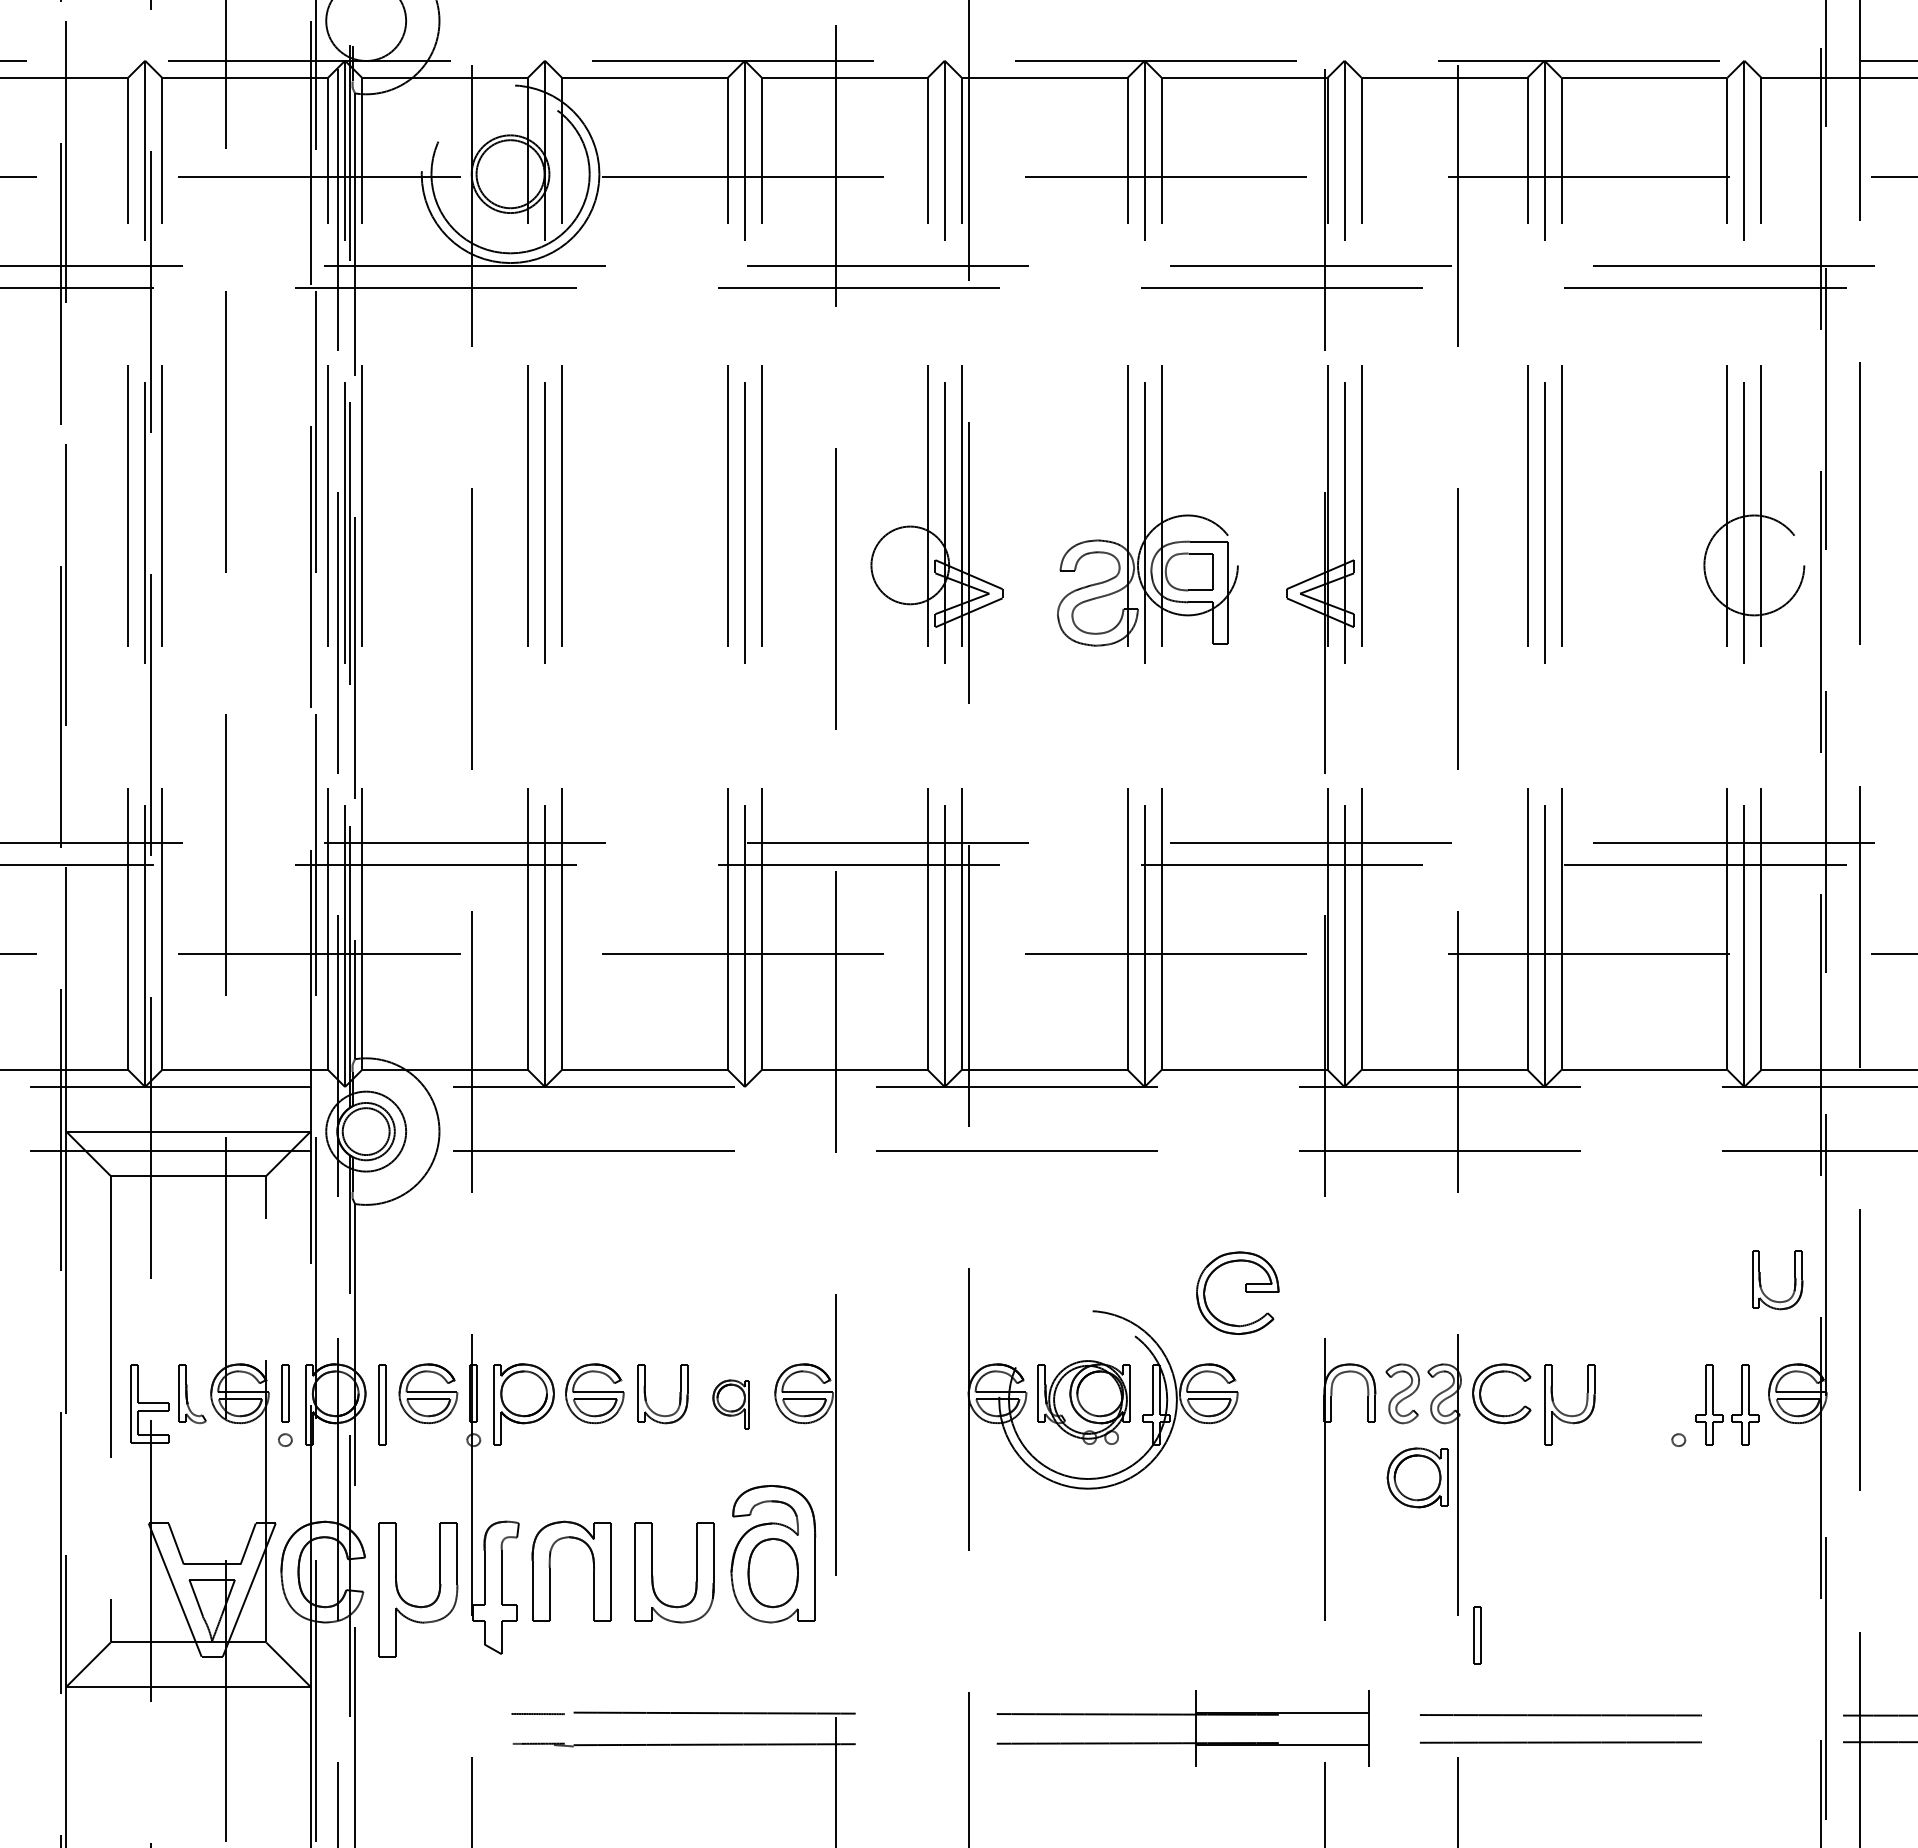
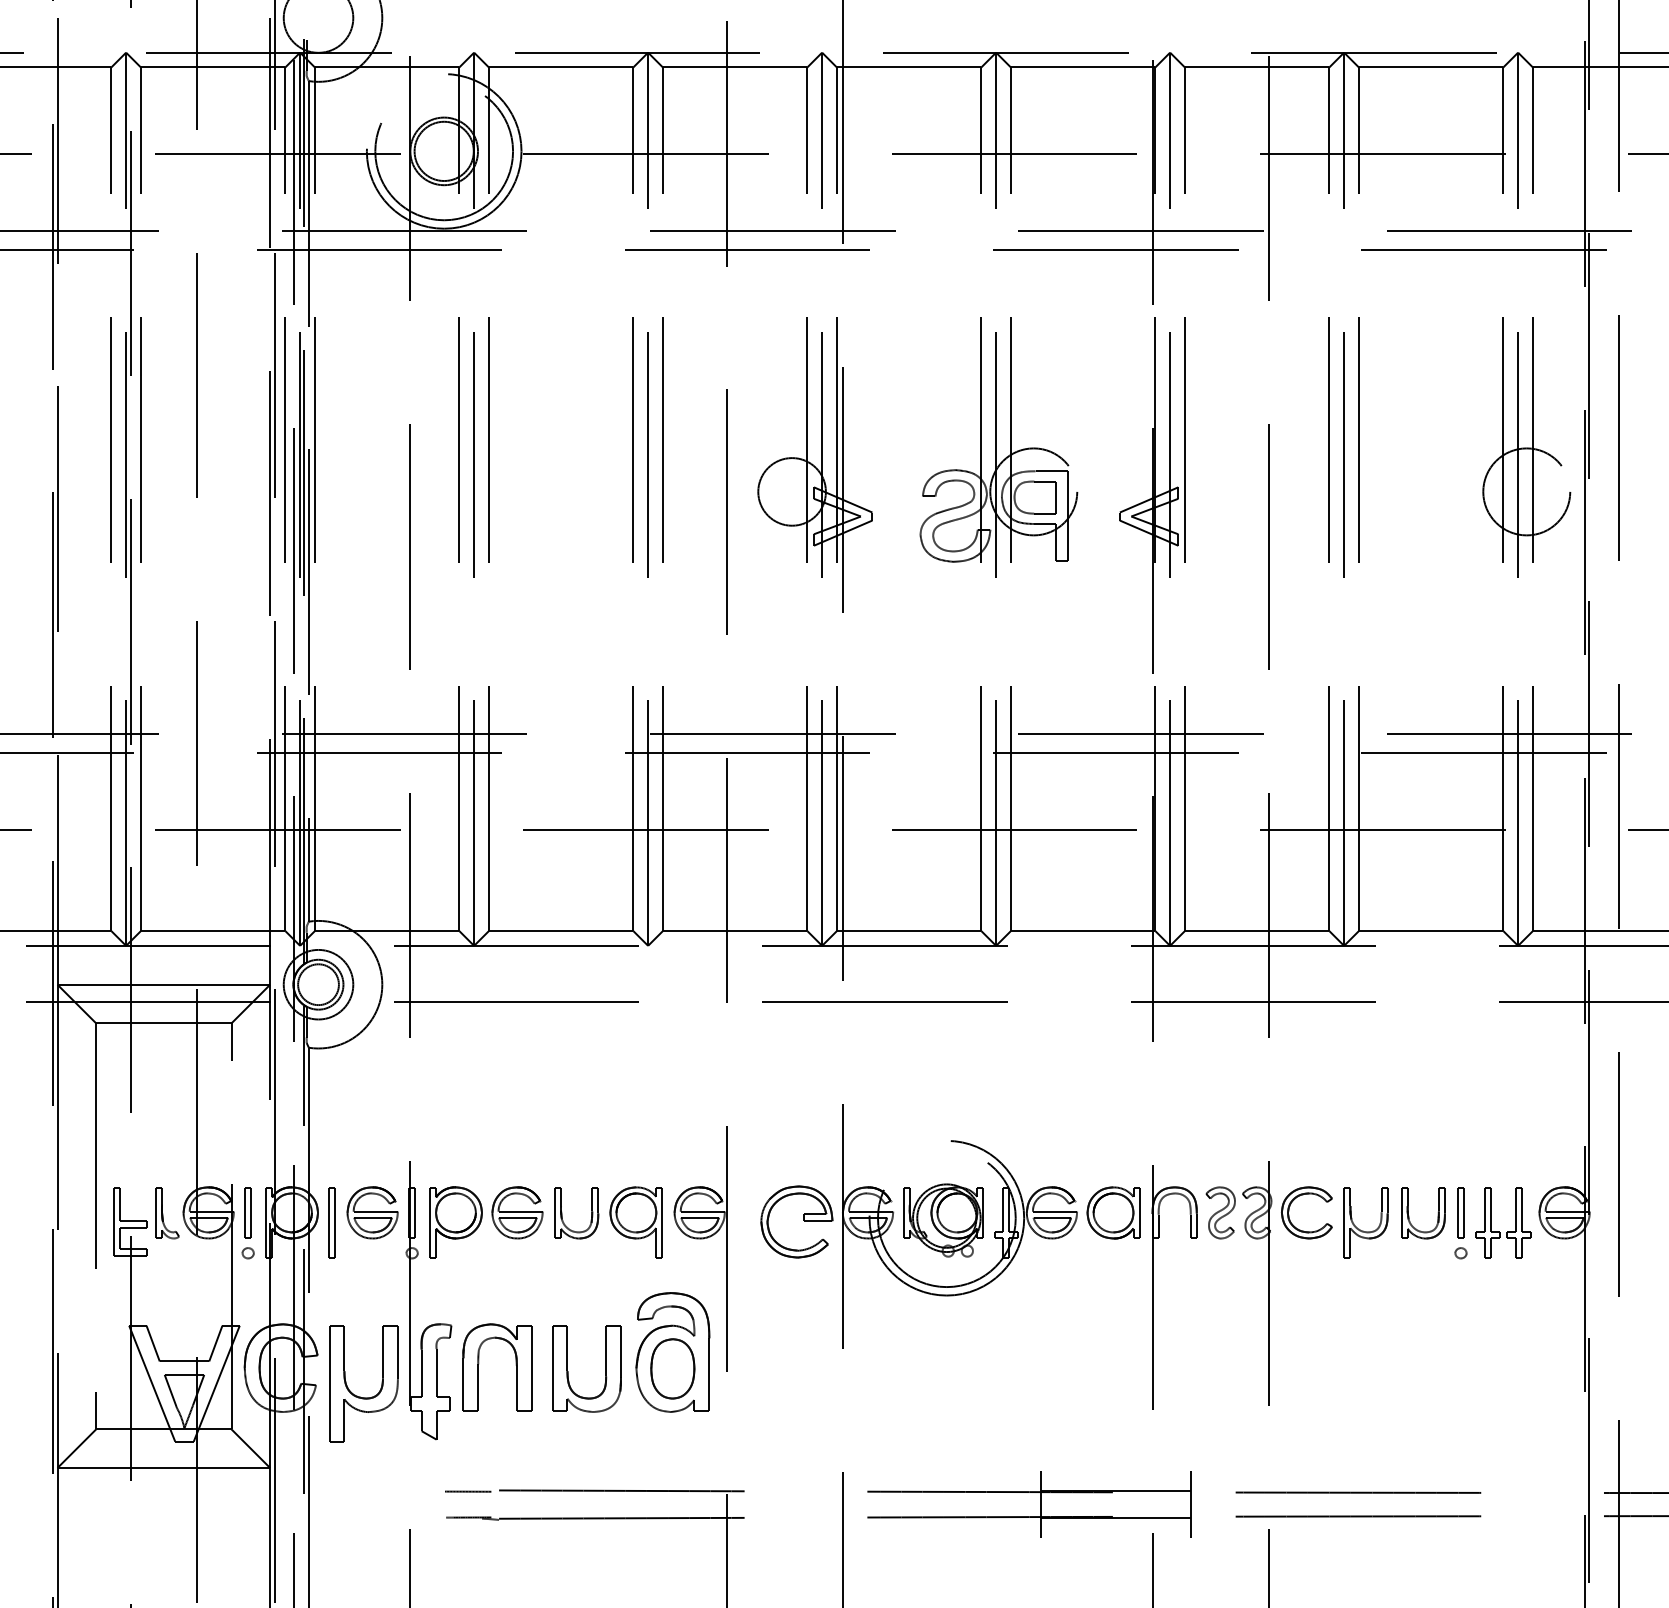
part: (1761, 1284) -> (1409, 1217), moved
part: (1245, 1291) -> (803, 1220), moved
part: (730, 1404) -> (635, 1222), size x1.67
part: (1417, 1477) -> (1113, 1212), moved
part: (1477, 1635) -> (1460, 1212), moved

